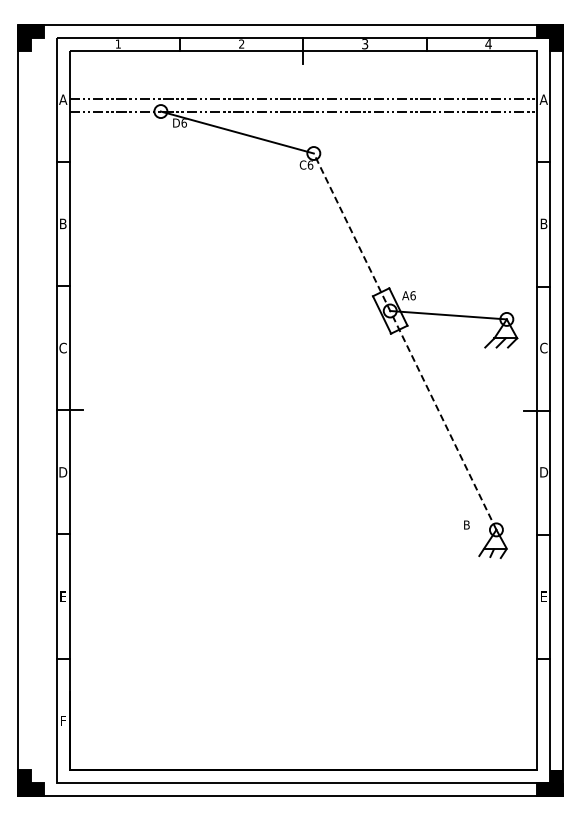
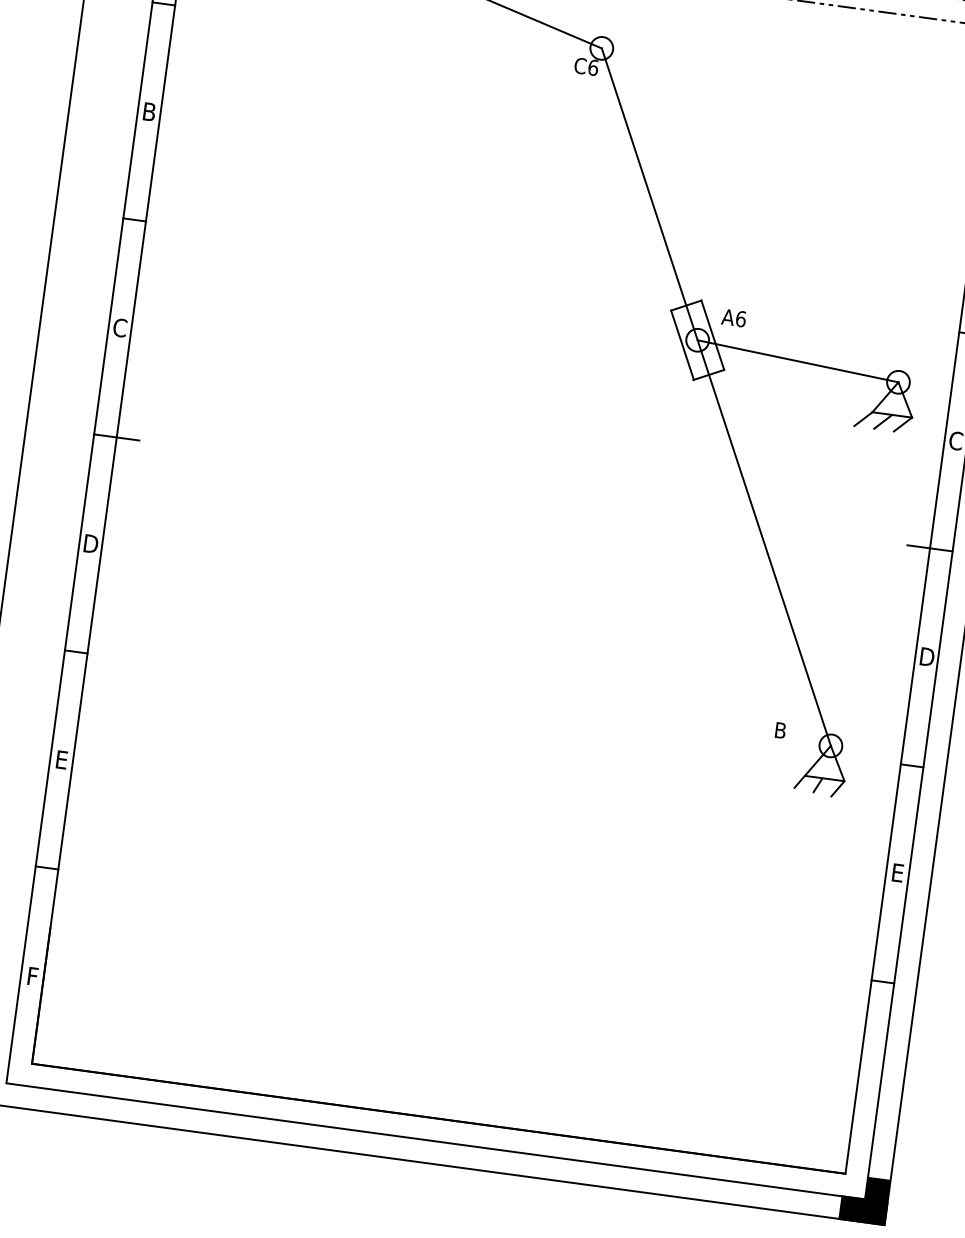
line: (404, 341) -> (715, 396), dashed -> solid

